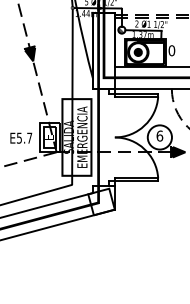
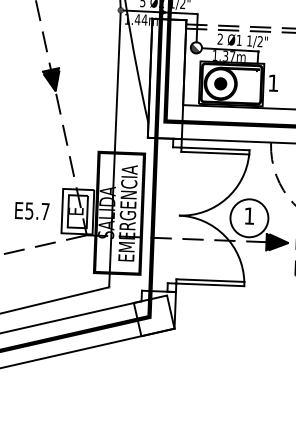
text: (171, 50) -> (272, 82), 0 -> 1
text: (159, 135) -> (248, 215), 6 -> 1

